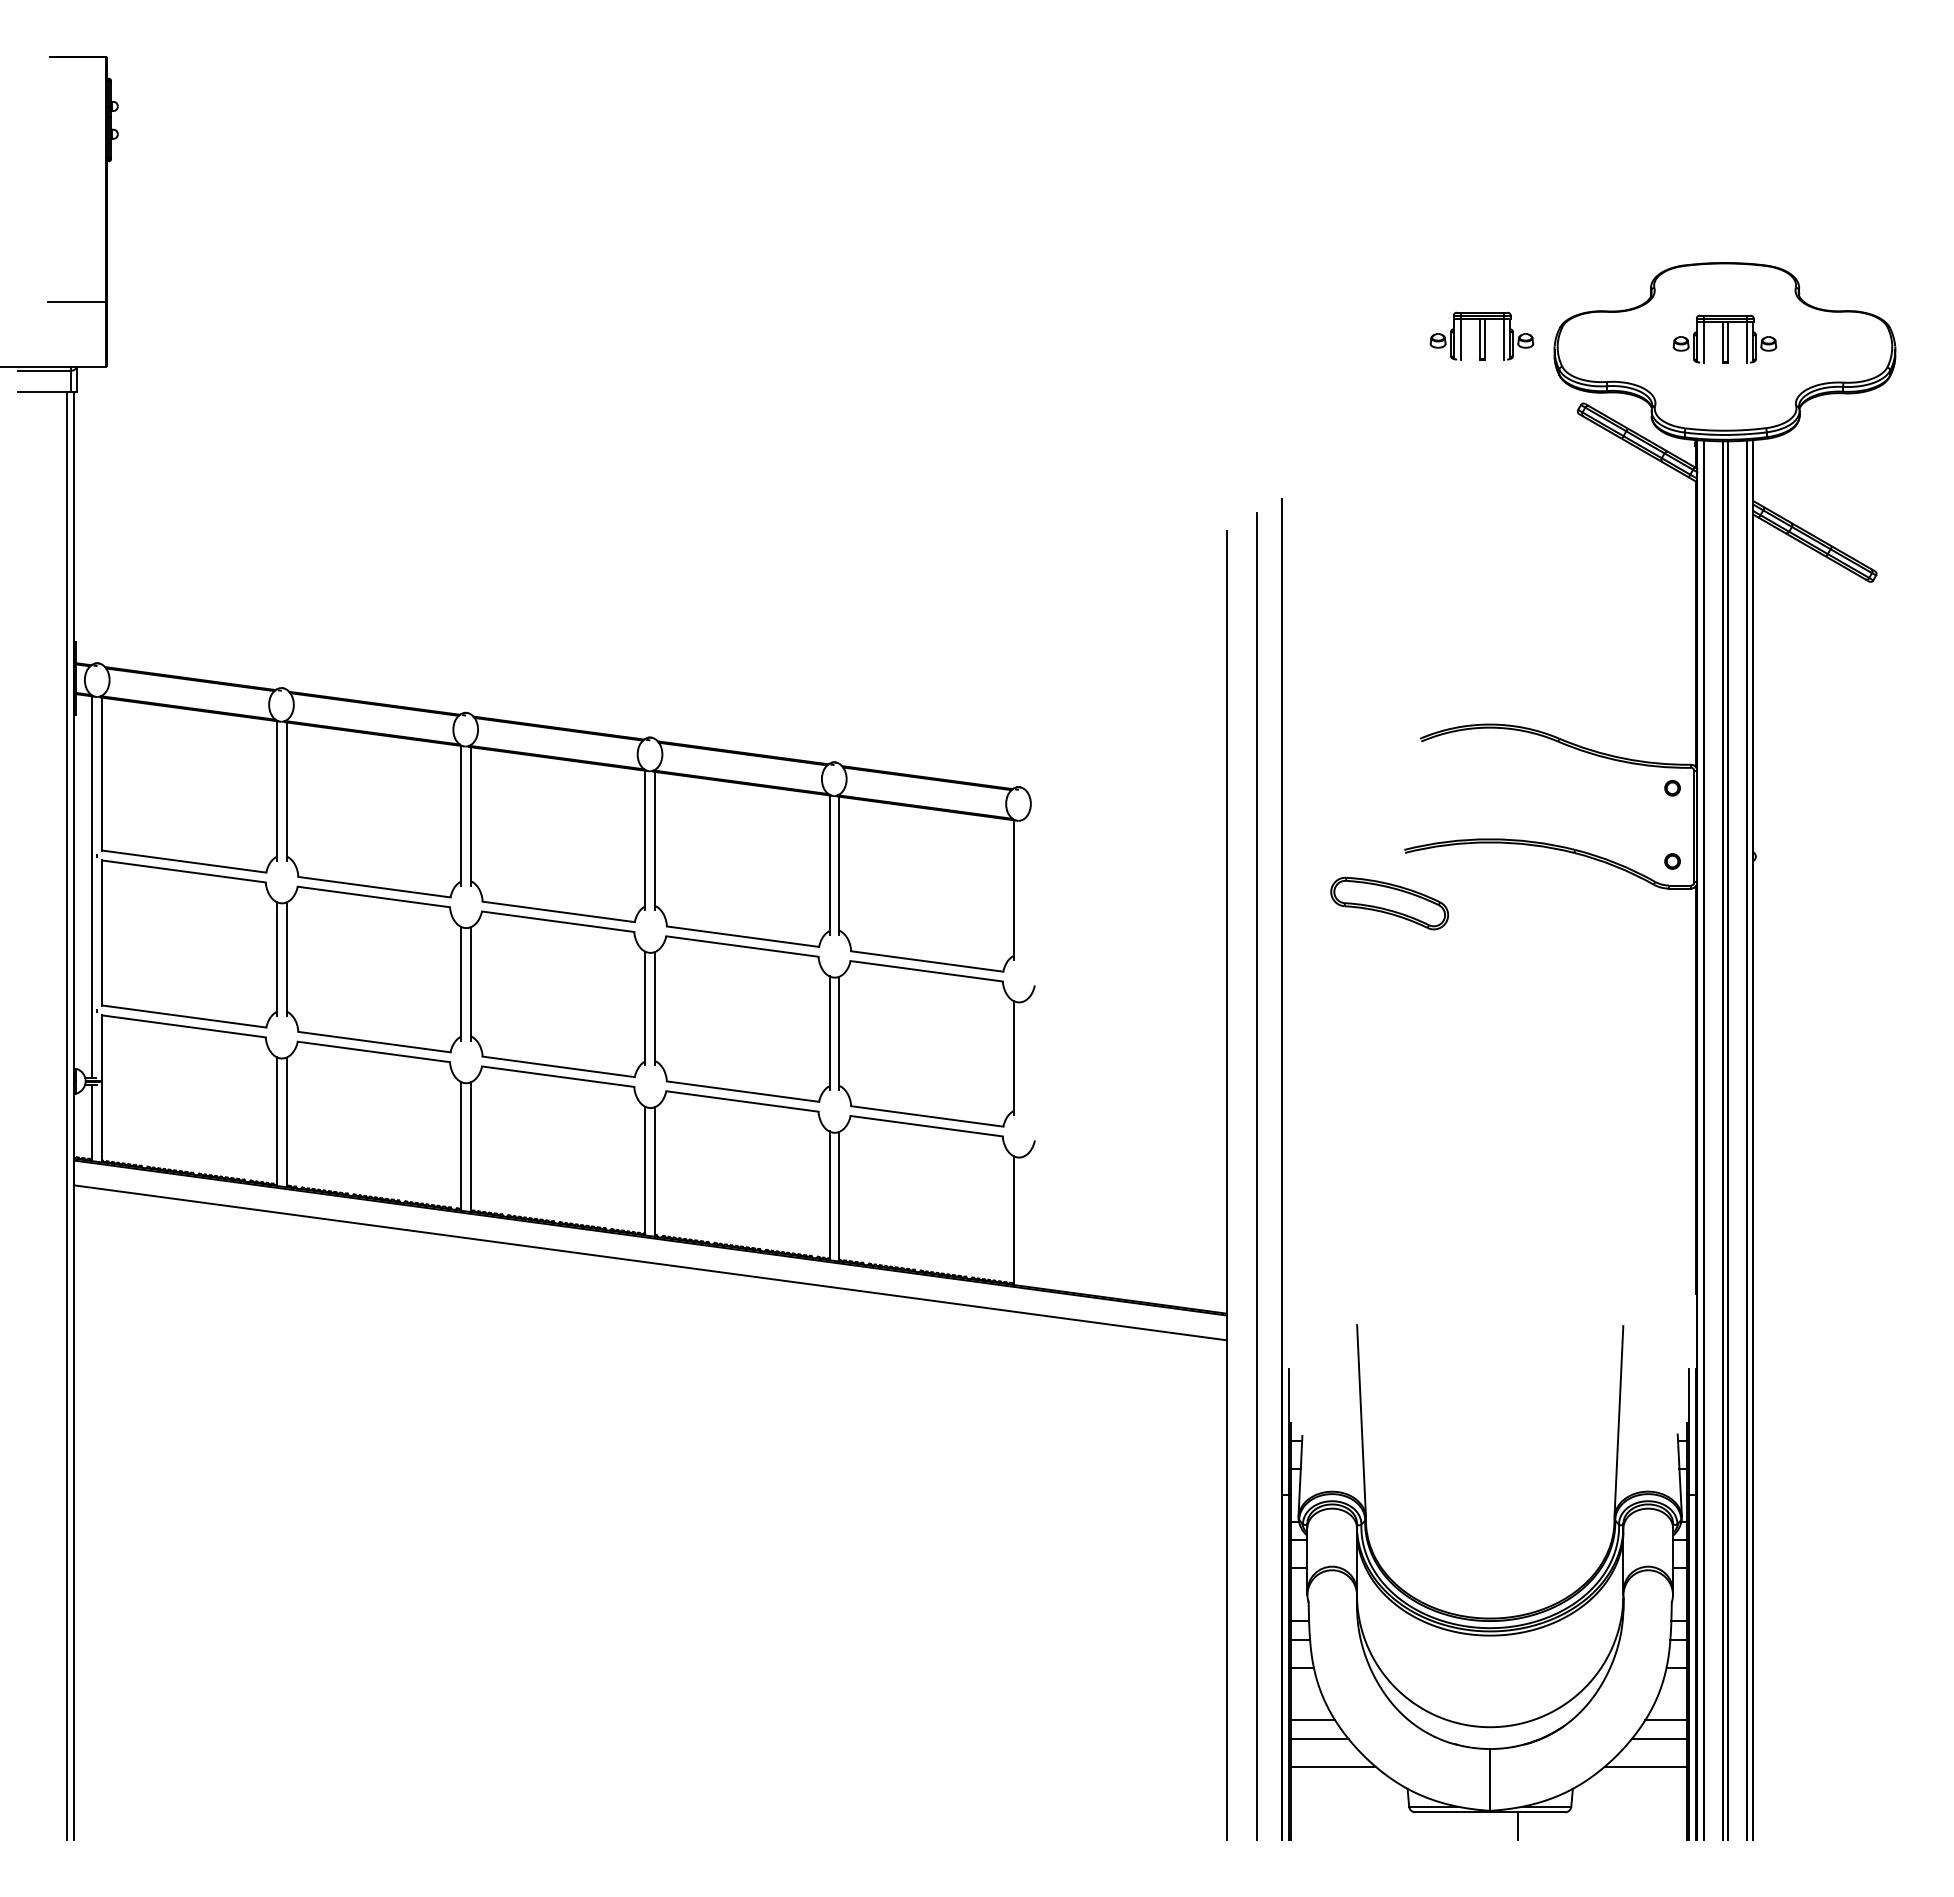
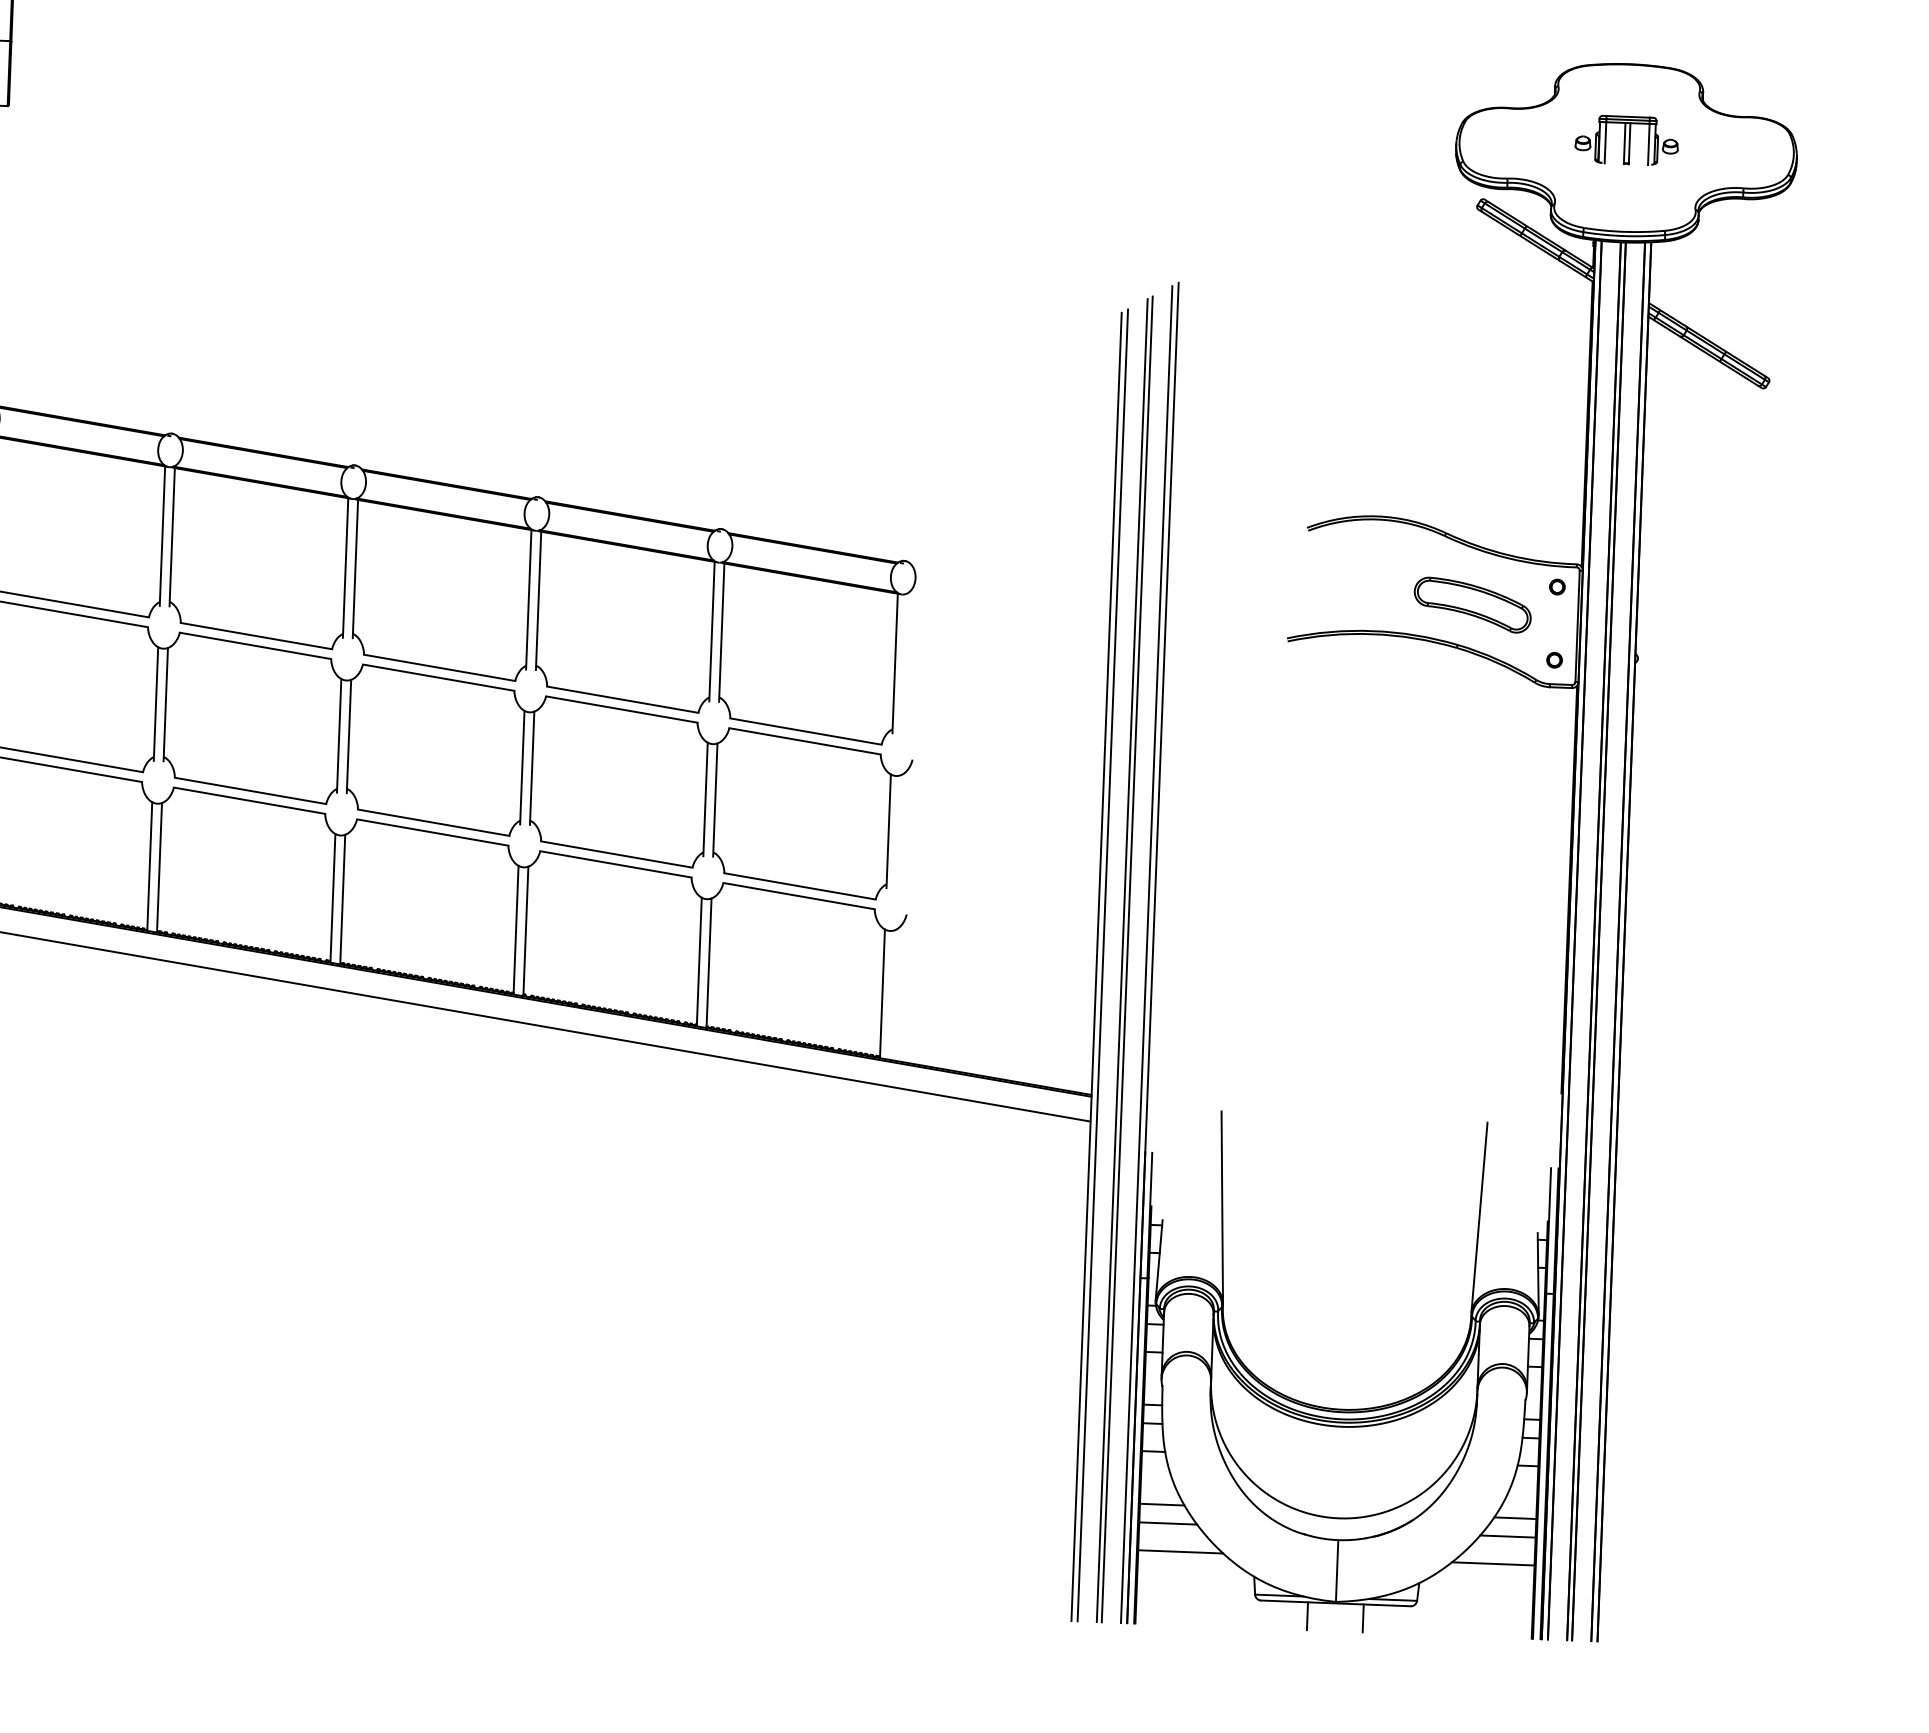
part: (1481, 335) -> (1383, 127), removed
part: (1389, 903) -> (1472, 605), moved
line: (1276, 1171) -> (1146, 954), added
line: (1252, 1178) -> (1122, 960), added
line: (1232, 1183) -> (1102, 965), added
line: (1462, 1826) -> (1307, 1616), added

